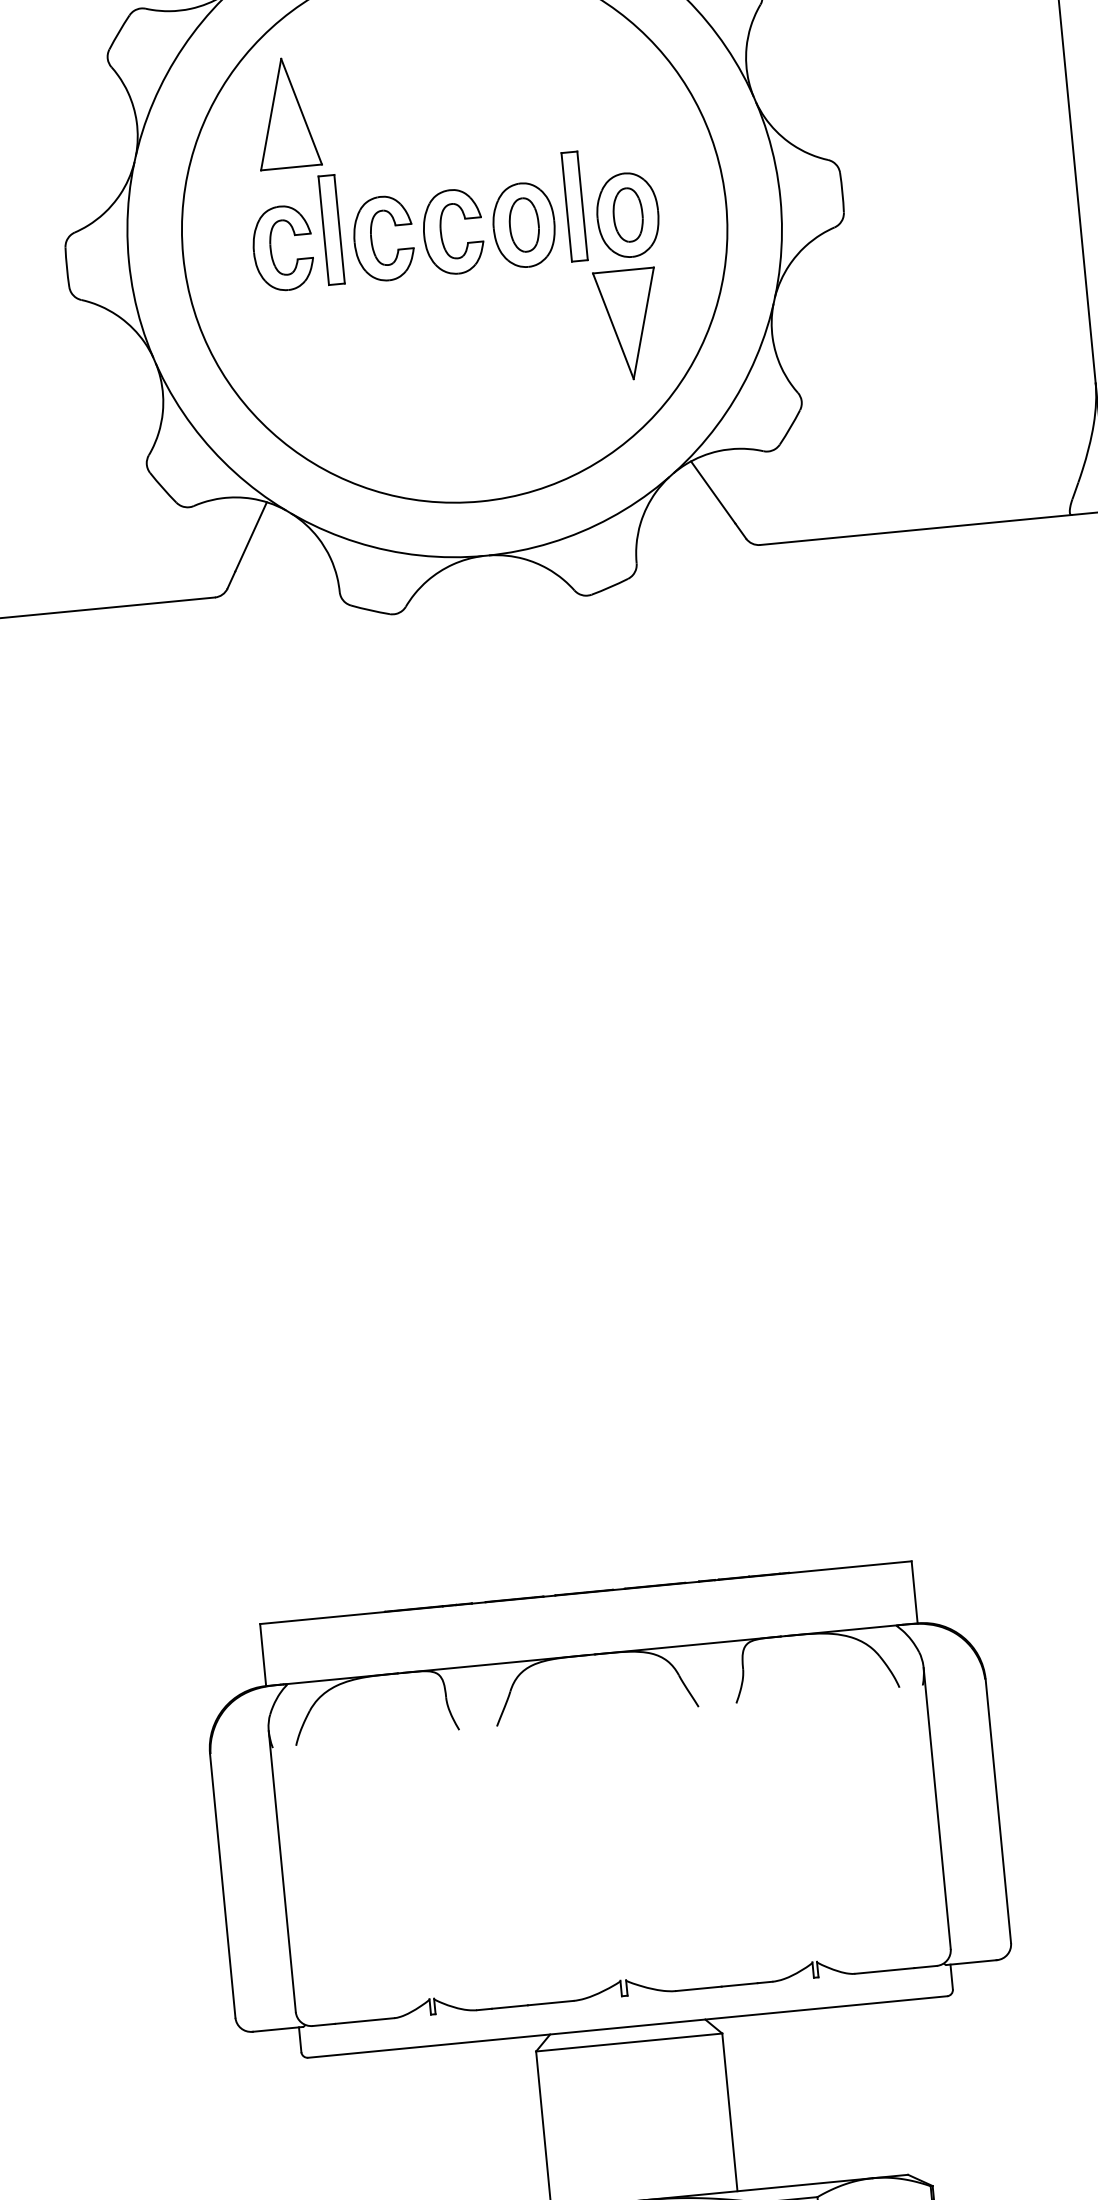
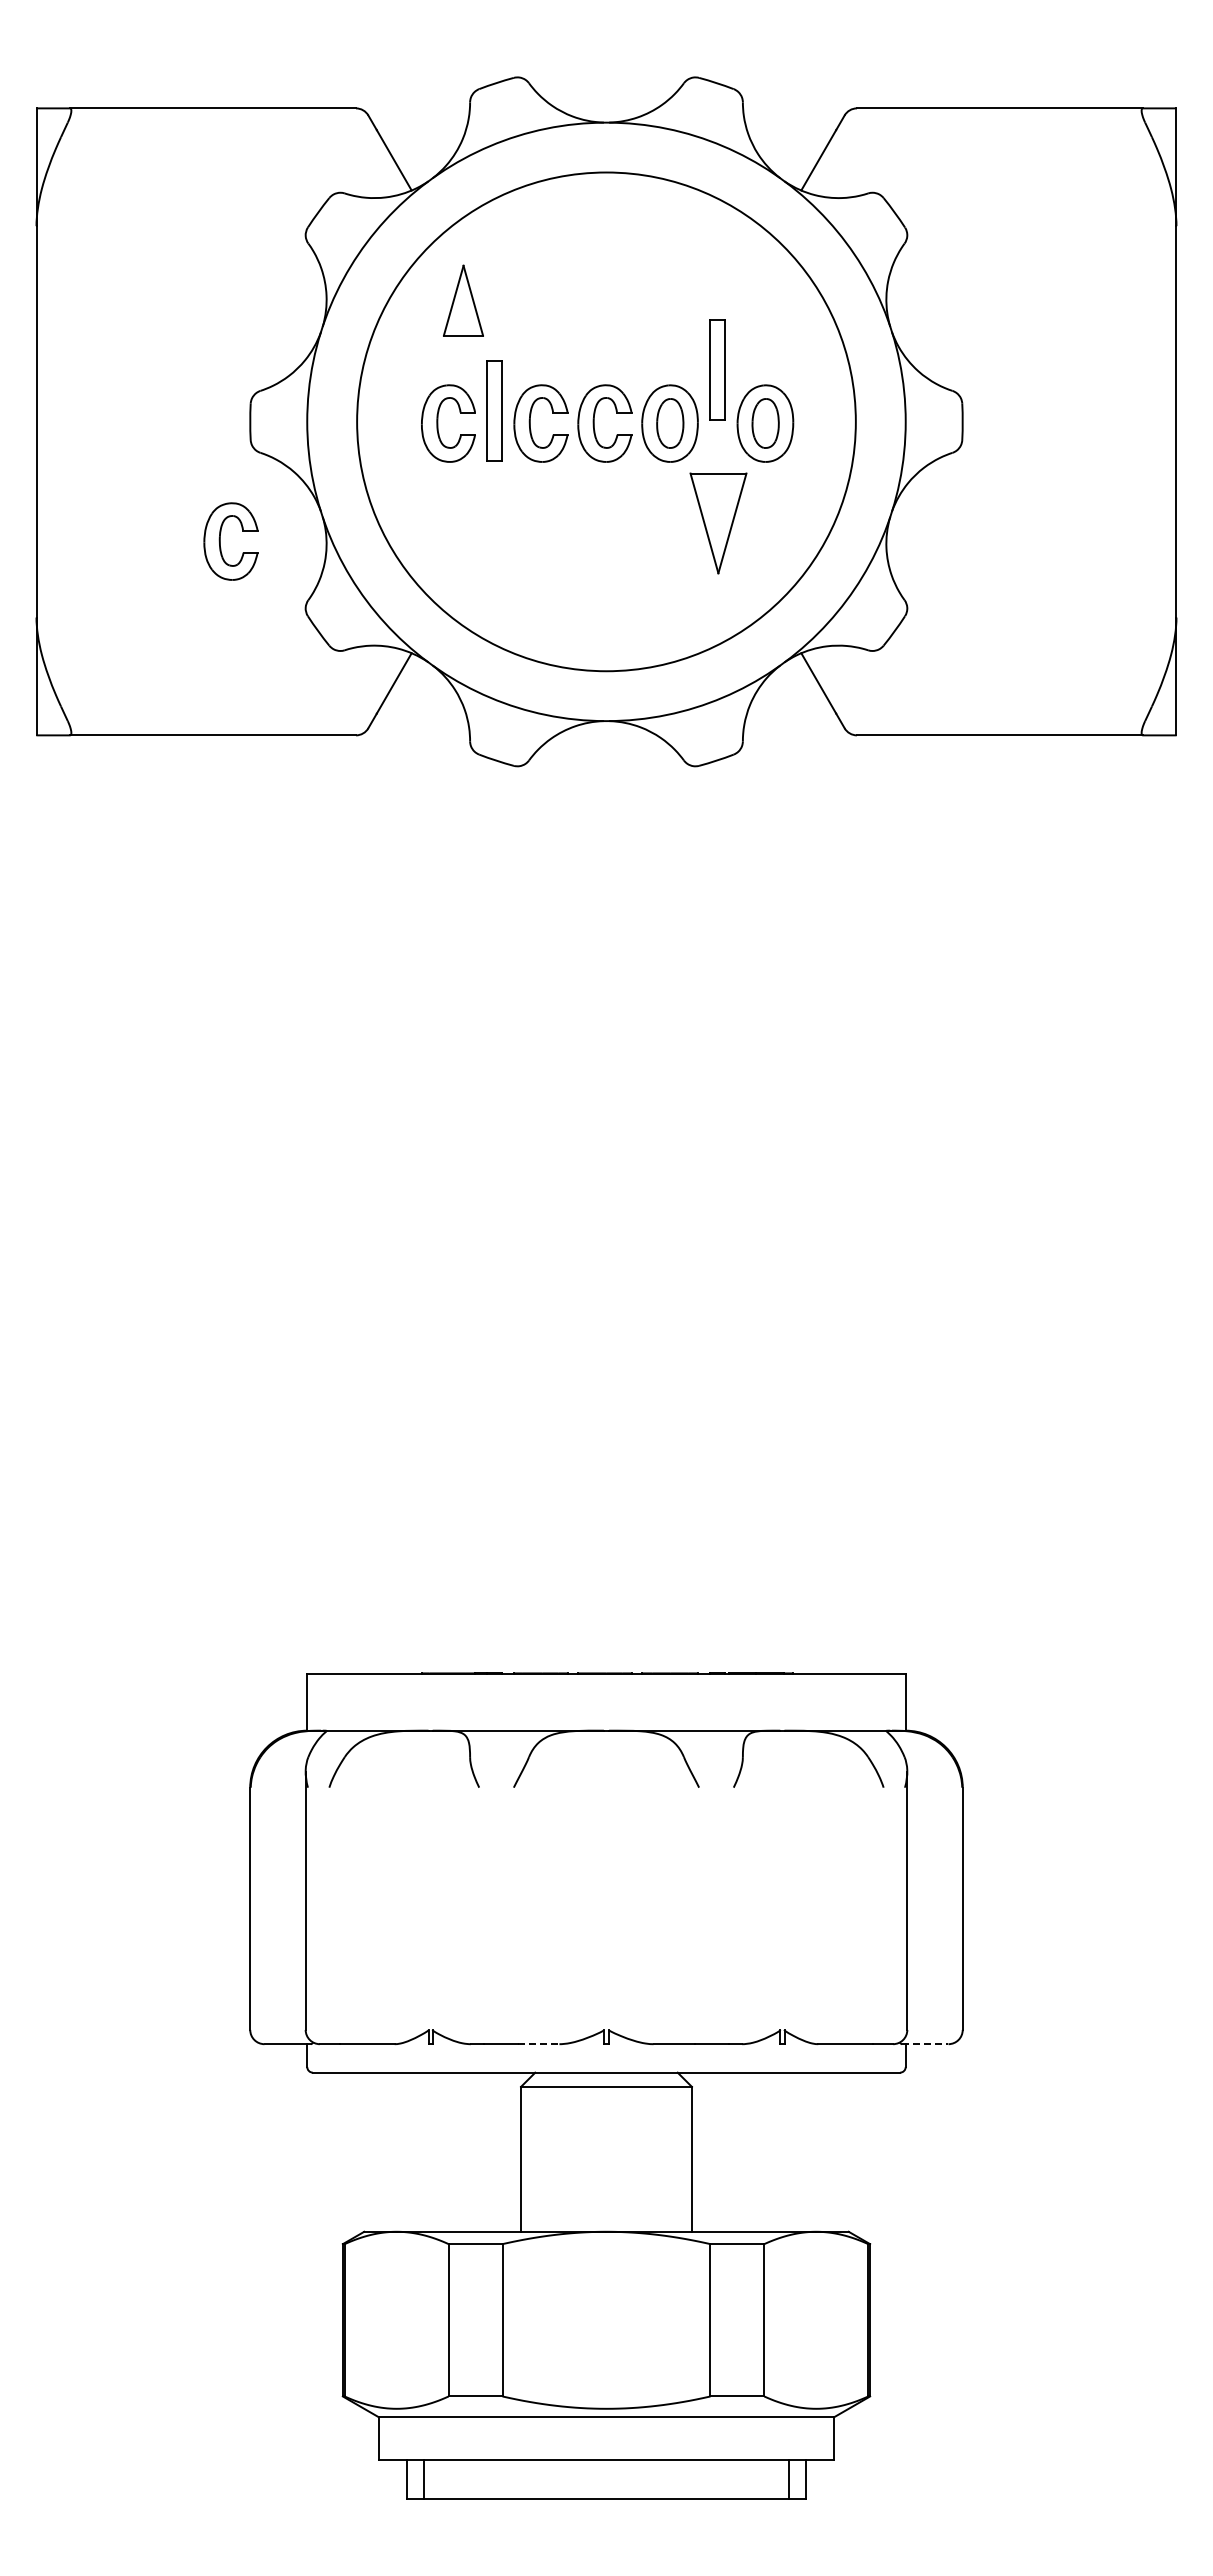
part: (286, 112) -> (463, 300), size x0.7
part: (574, 205) -> (717, 369), moved
part: (628, 324) -> (718, 523), moved
part: (47, 400) -> (220, 541), added
line: (972, 1962) -> (925, 2044), solid -> dashed
line: (550, 2003) -> (538, 2044), solid -> dashed

